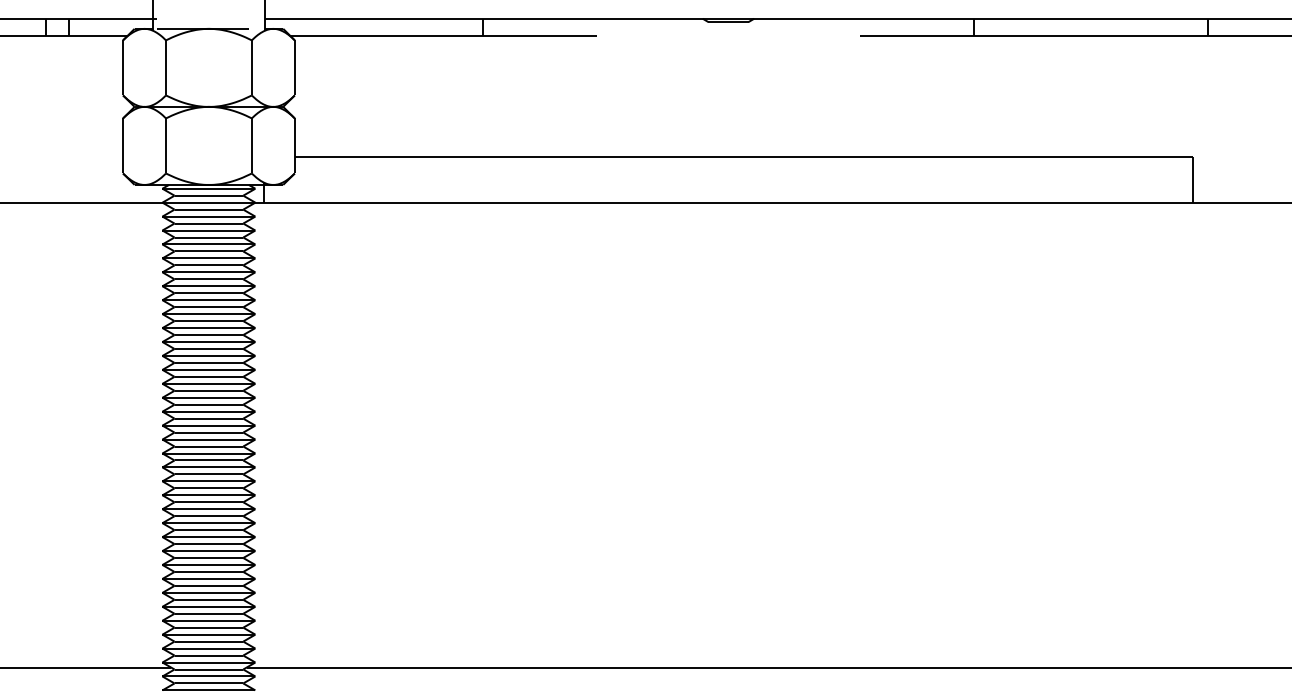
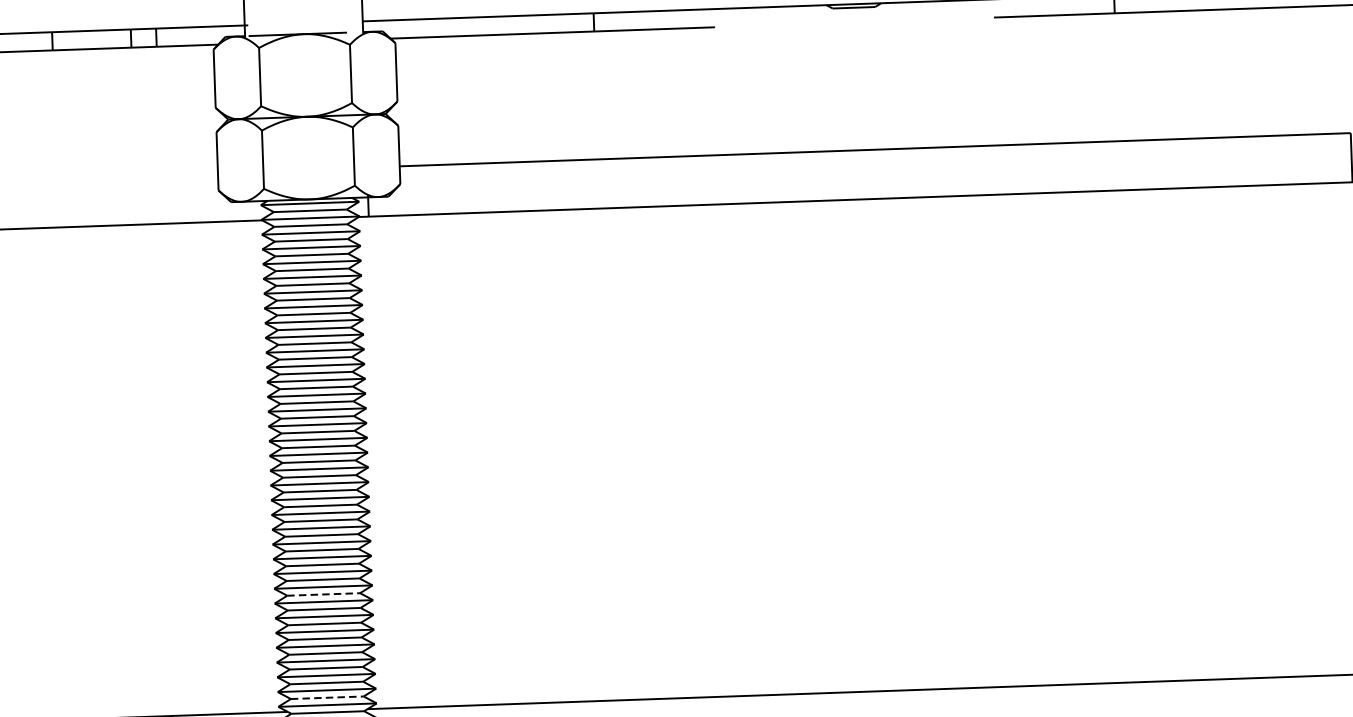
line: (209, 558) -> (324, 594), solid -> dashed
line: (209, 655) -> (327, 697), solid -> dashed

